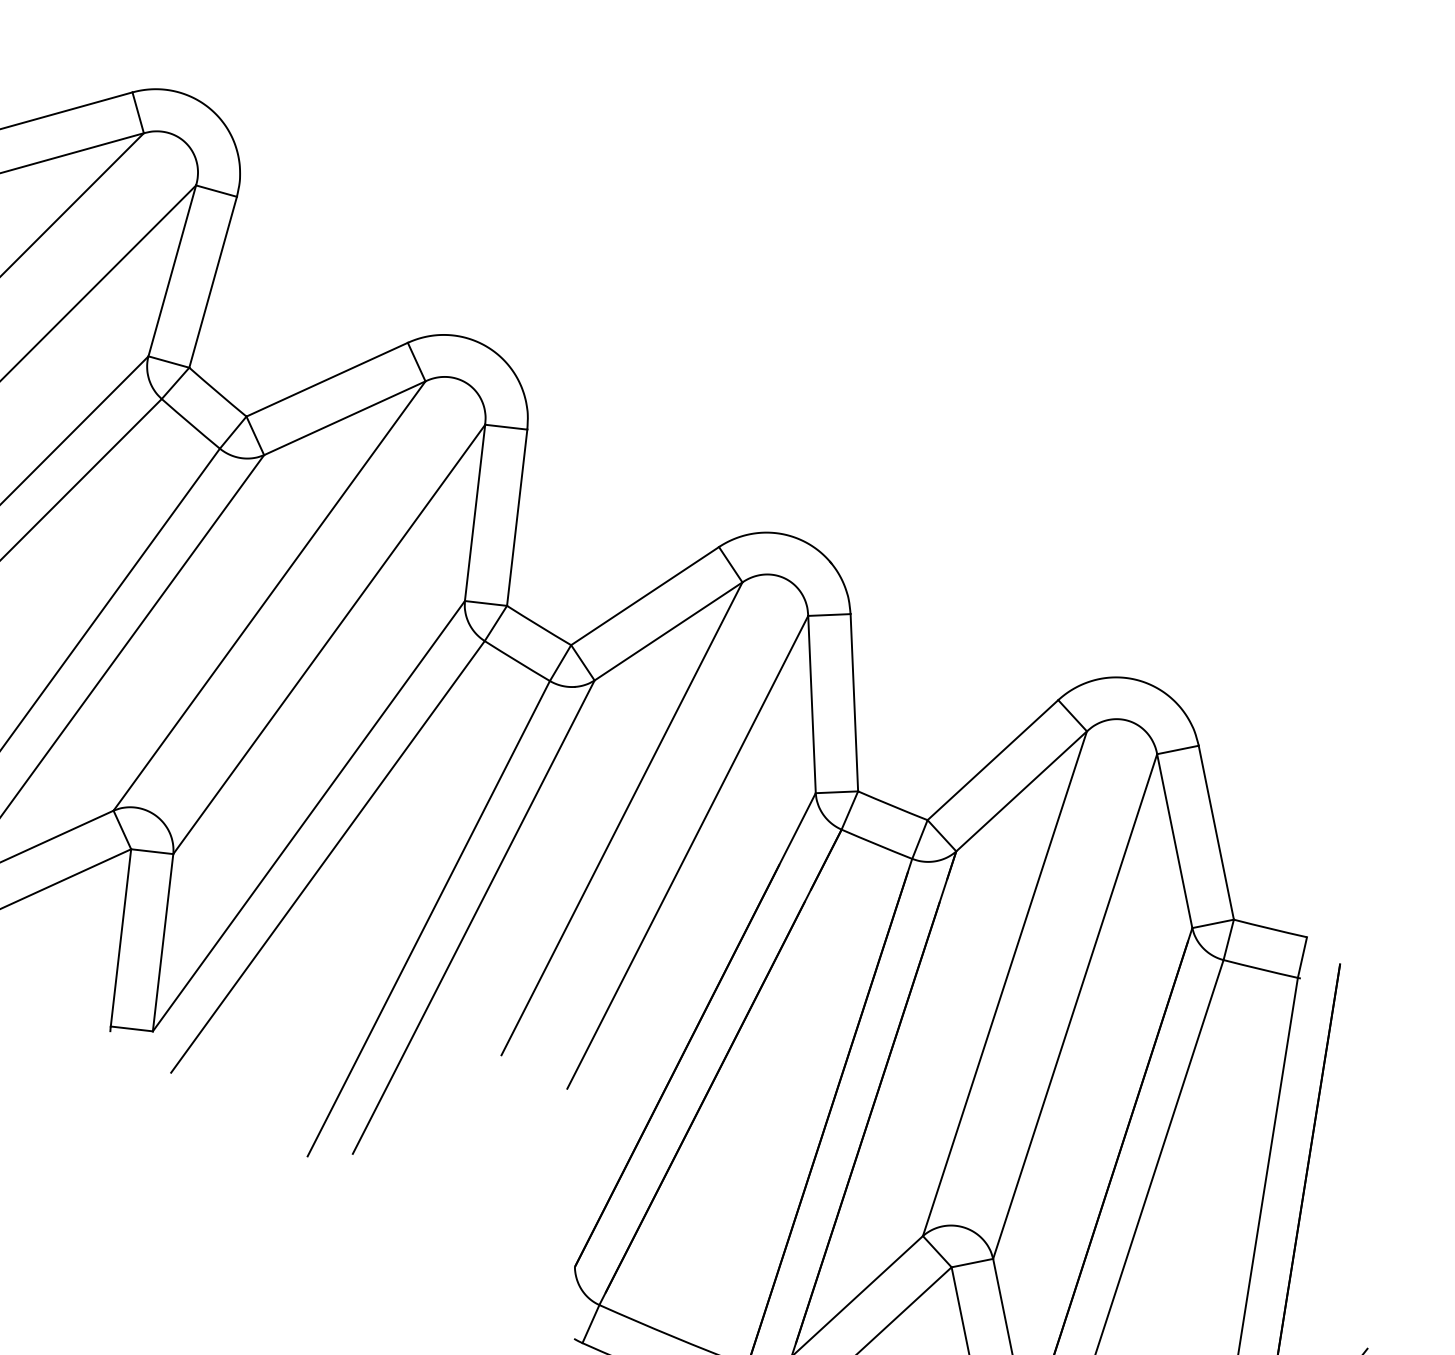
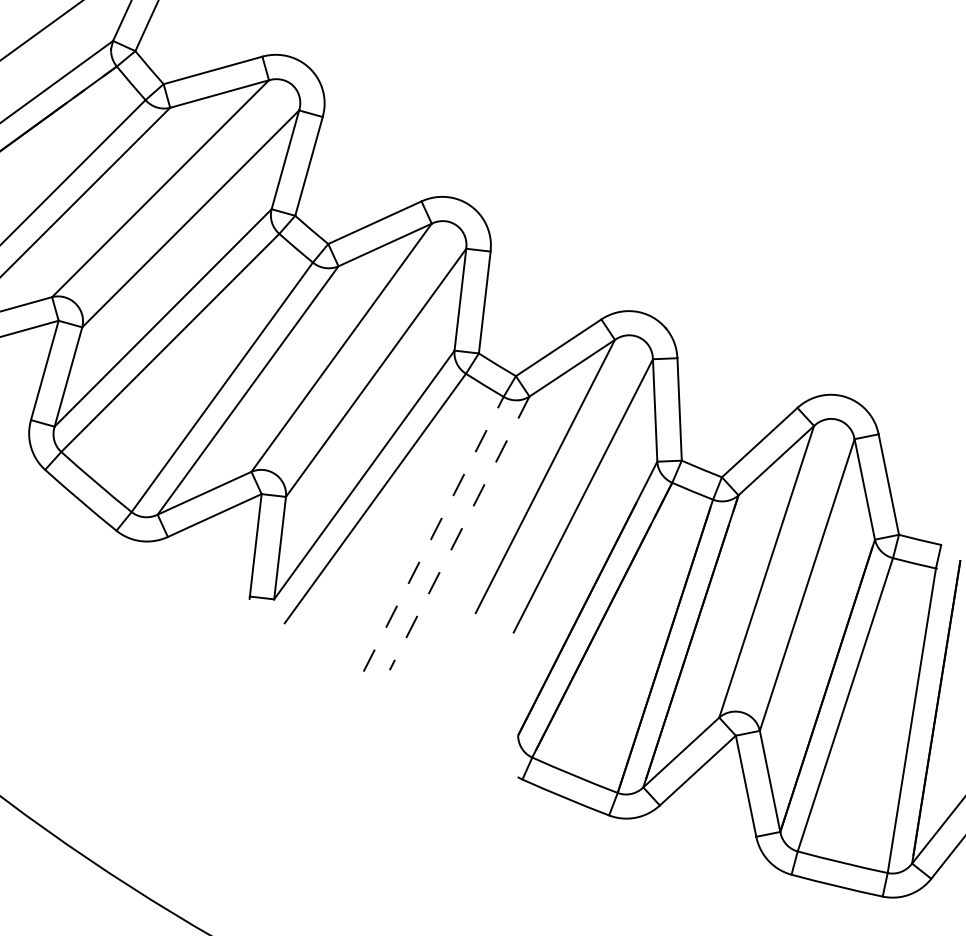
line: (428, 917) -> (433, 533), solid -> dashed
line: (473, 917) -> (459, 533), solid -> dashed

